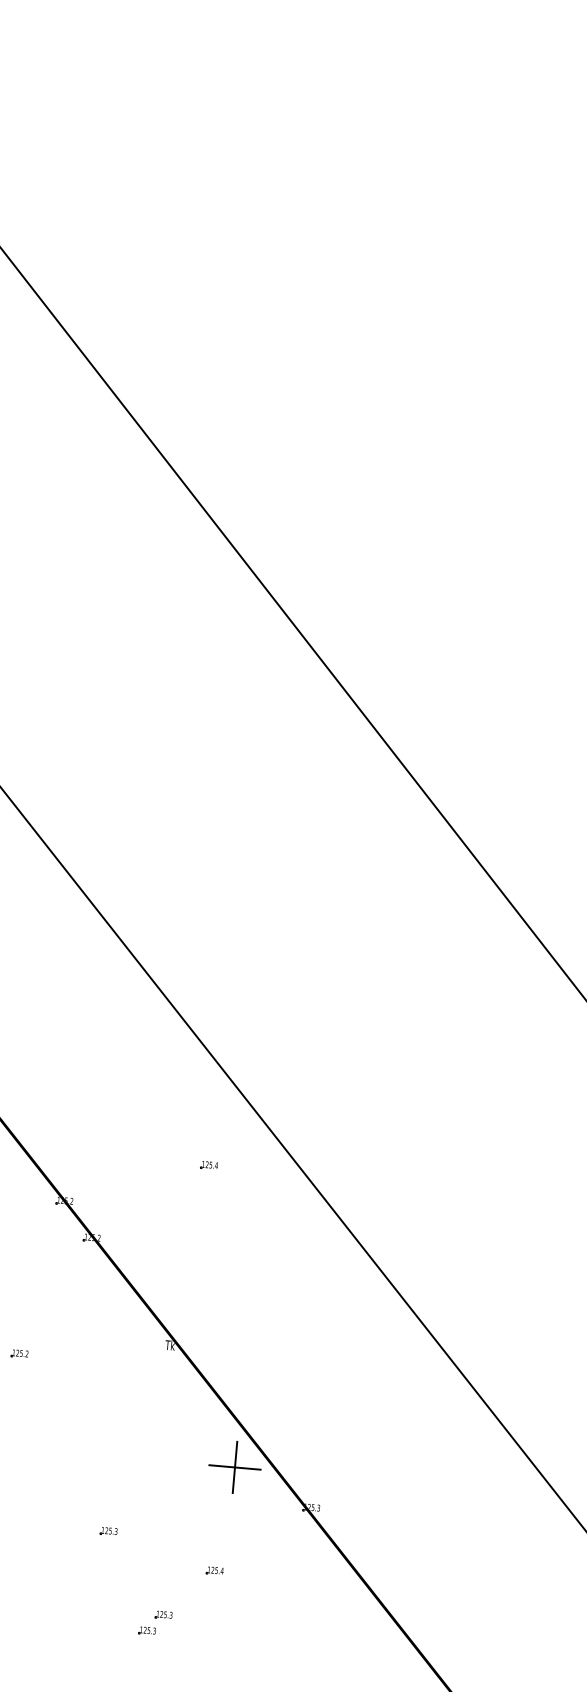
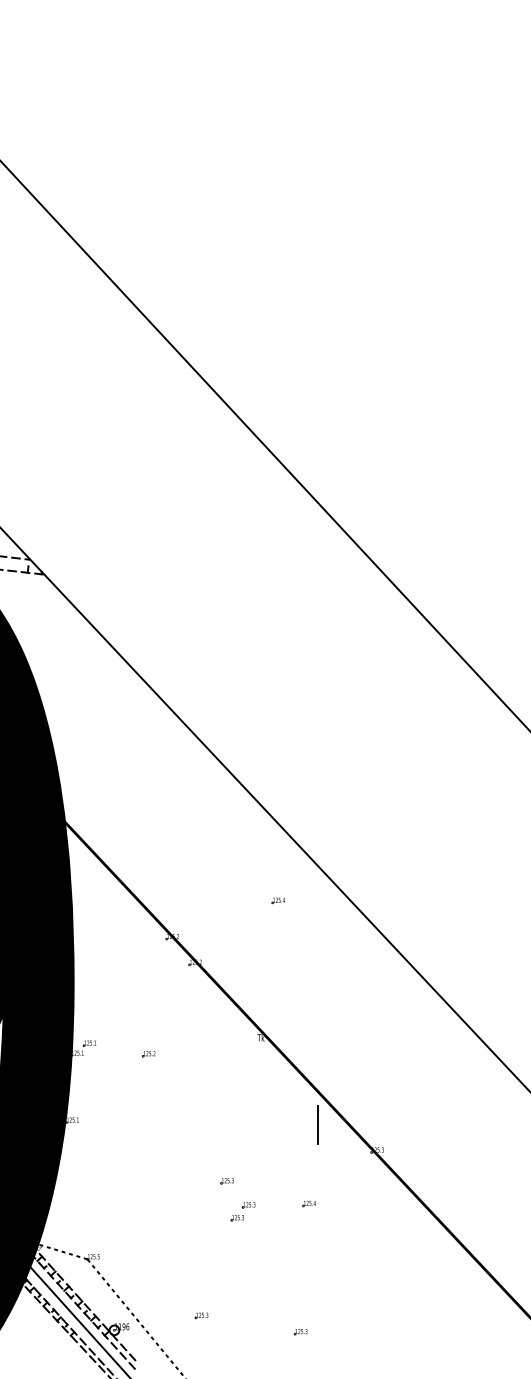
line: (234, 1468) -> (317, 1125), removed
part: (154, 1622) -> (242, 1211), moved

